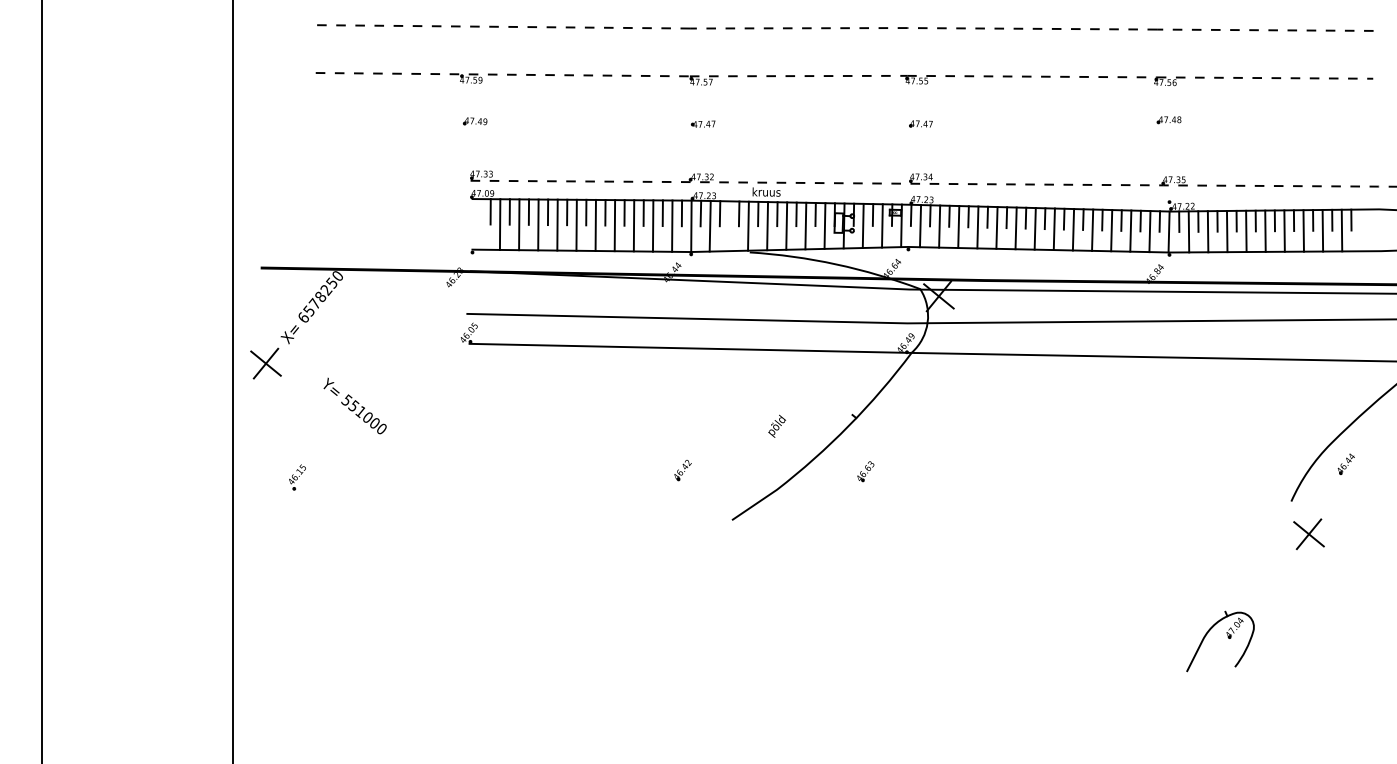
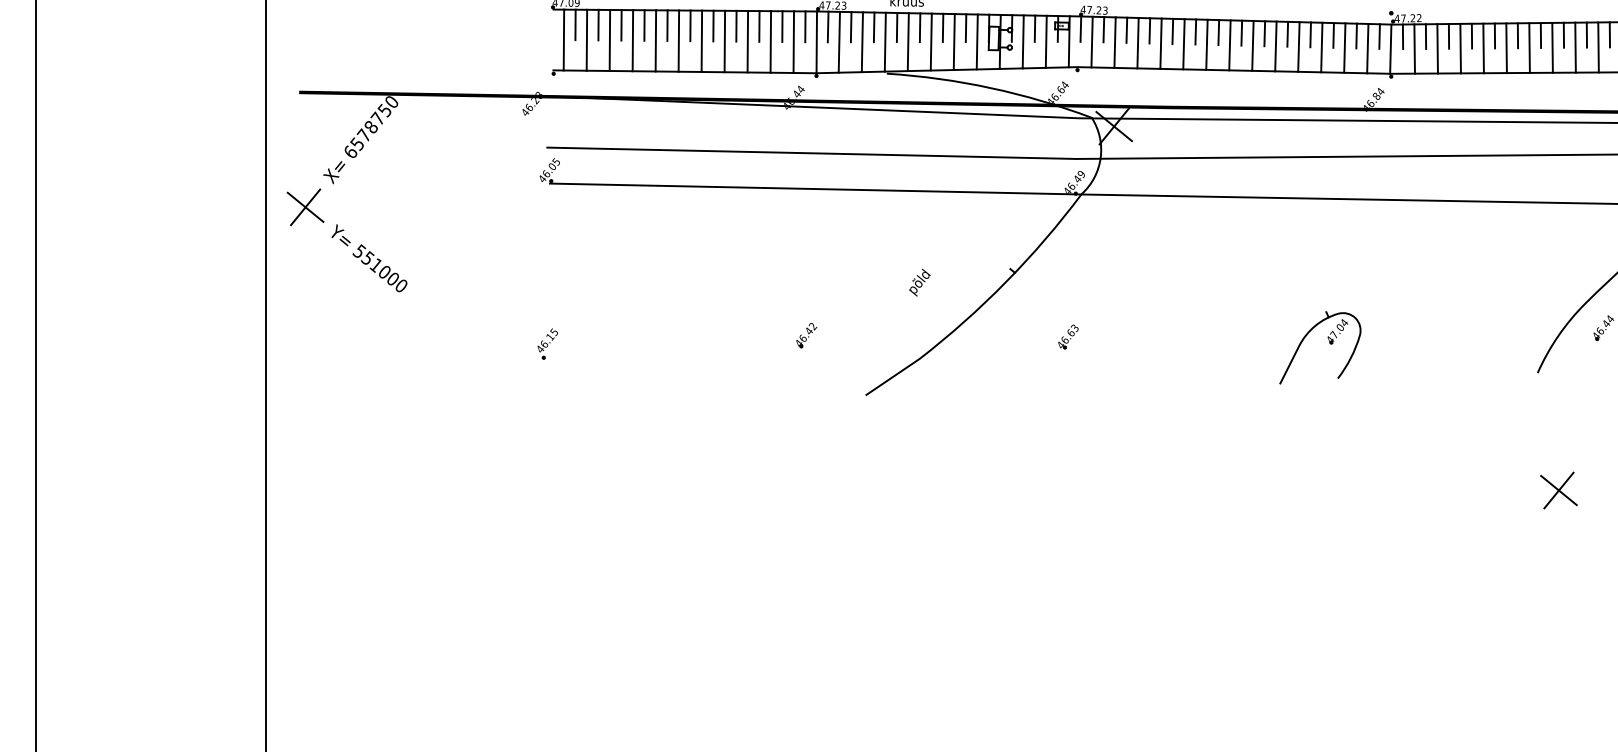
line: (480, 224) -> (563, 40), added
line: (728, 226) -> (861, 42), added
text: (326, 289) -> (378, 118), 6578250 -> 6578750
text: (354, 405) -> (368, 257), moved
part: (865, 471) -> (1068, 336), moved
part: (297, 477) -> (547, 344), moved
part: (1308, 533) -> (1558, 489), moved
part: (1227, 637) -> (1328, 342), moved

